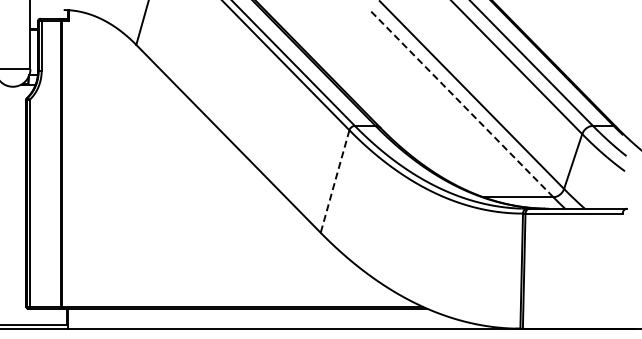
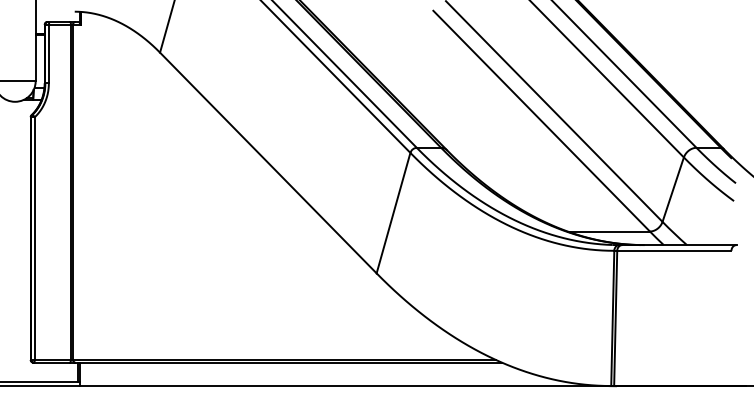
line: (461, 103) -> (542, 121), dashed -> solid
line: (334, 182) -> (392, 214), dashed -> solid

